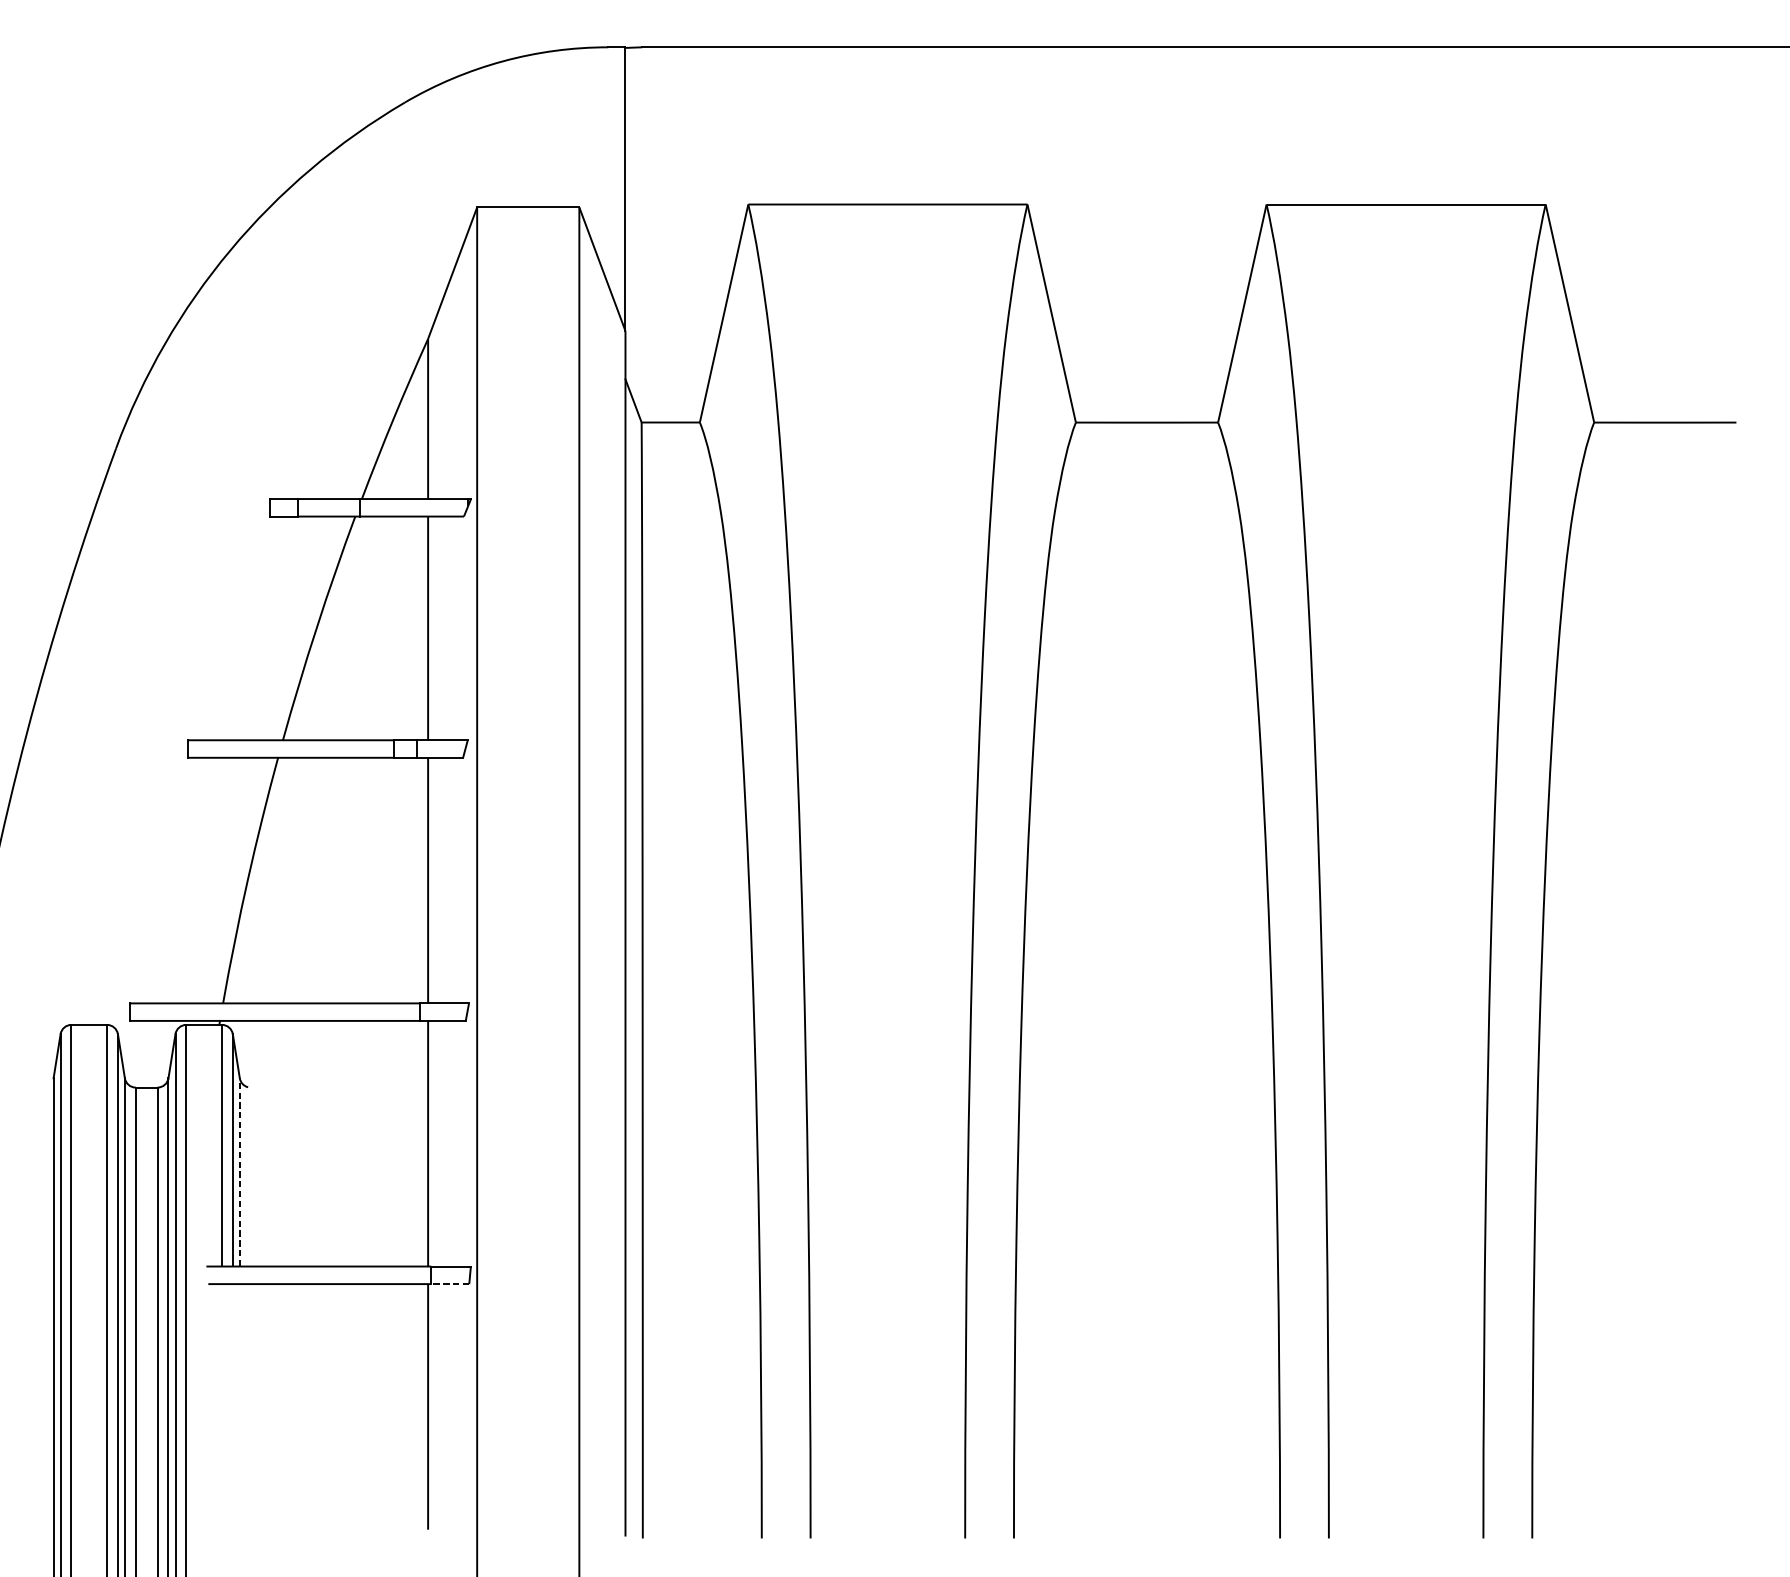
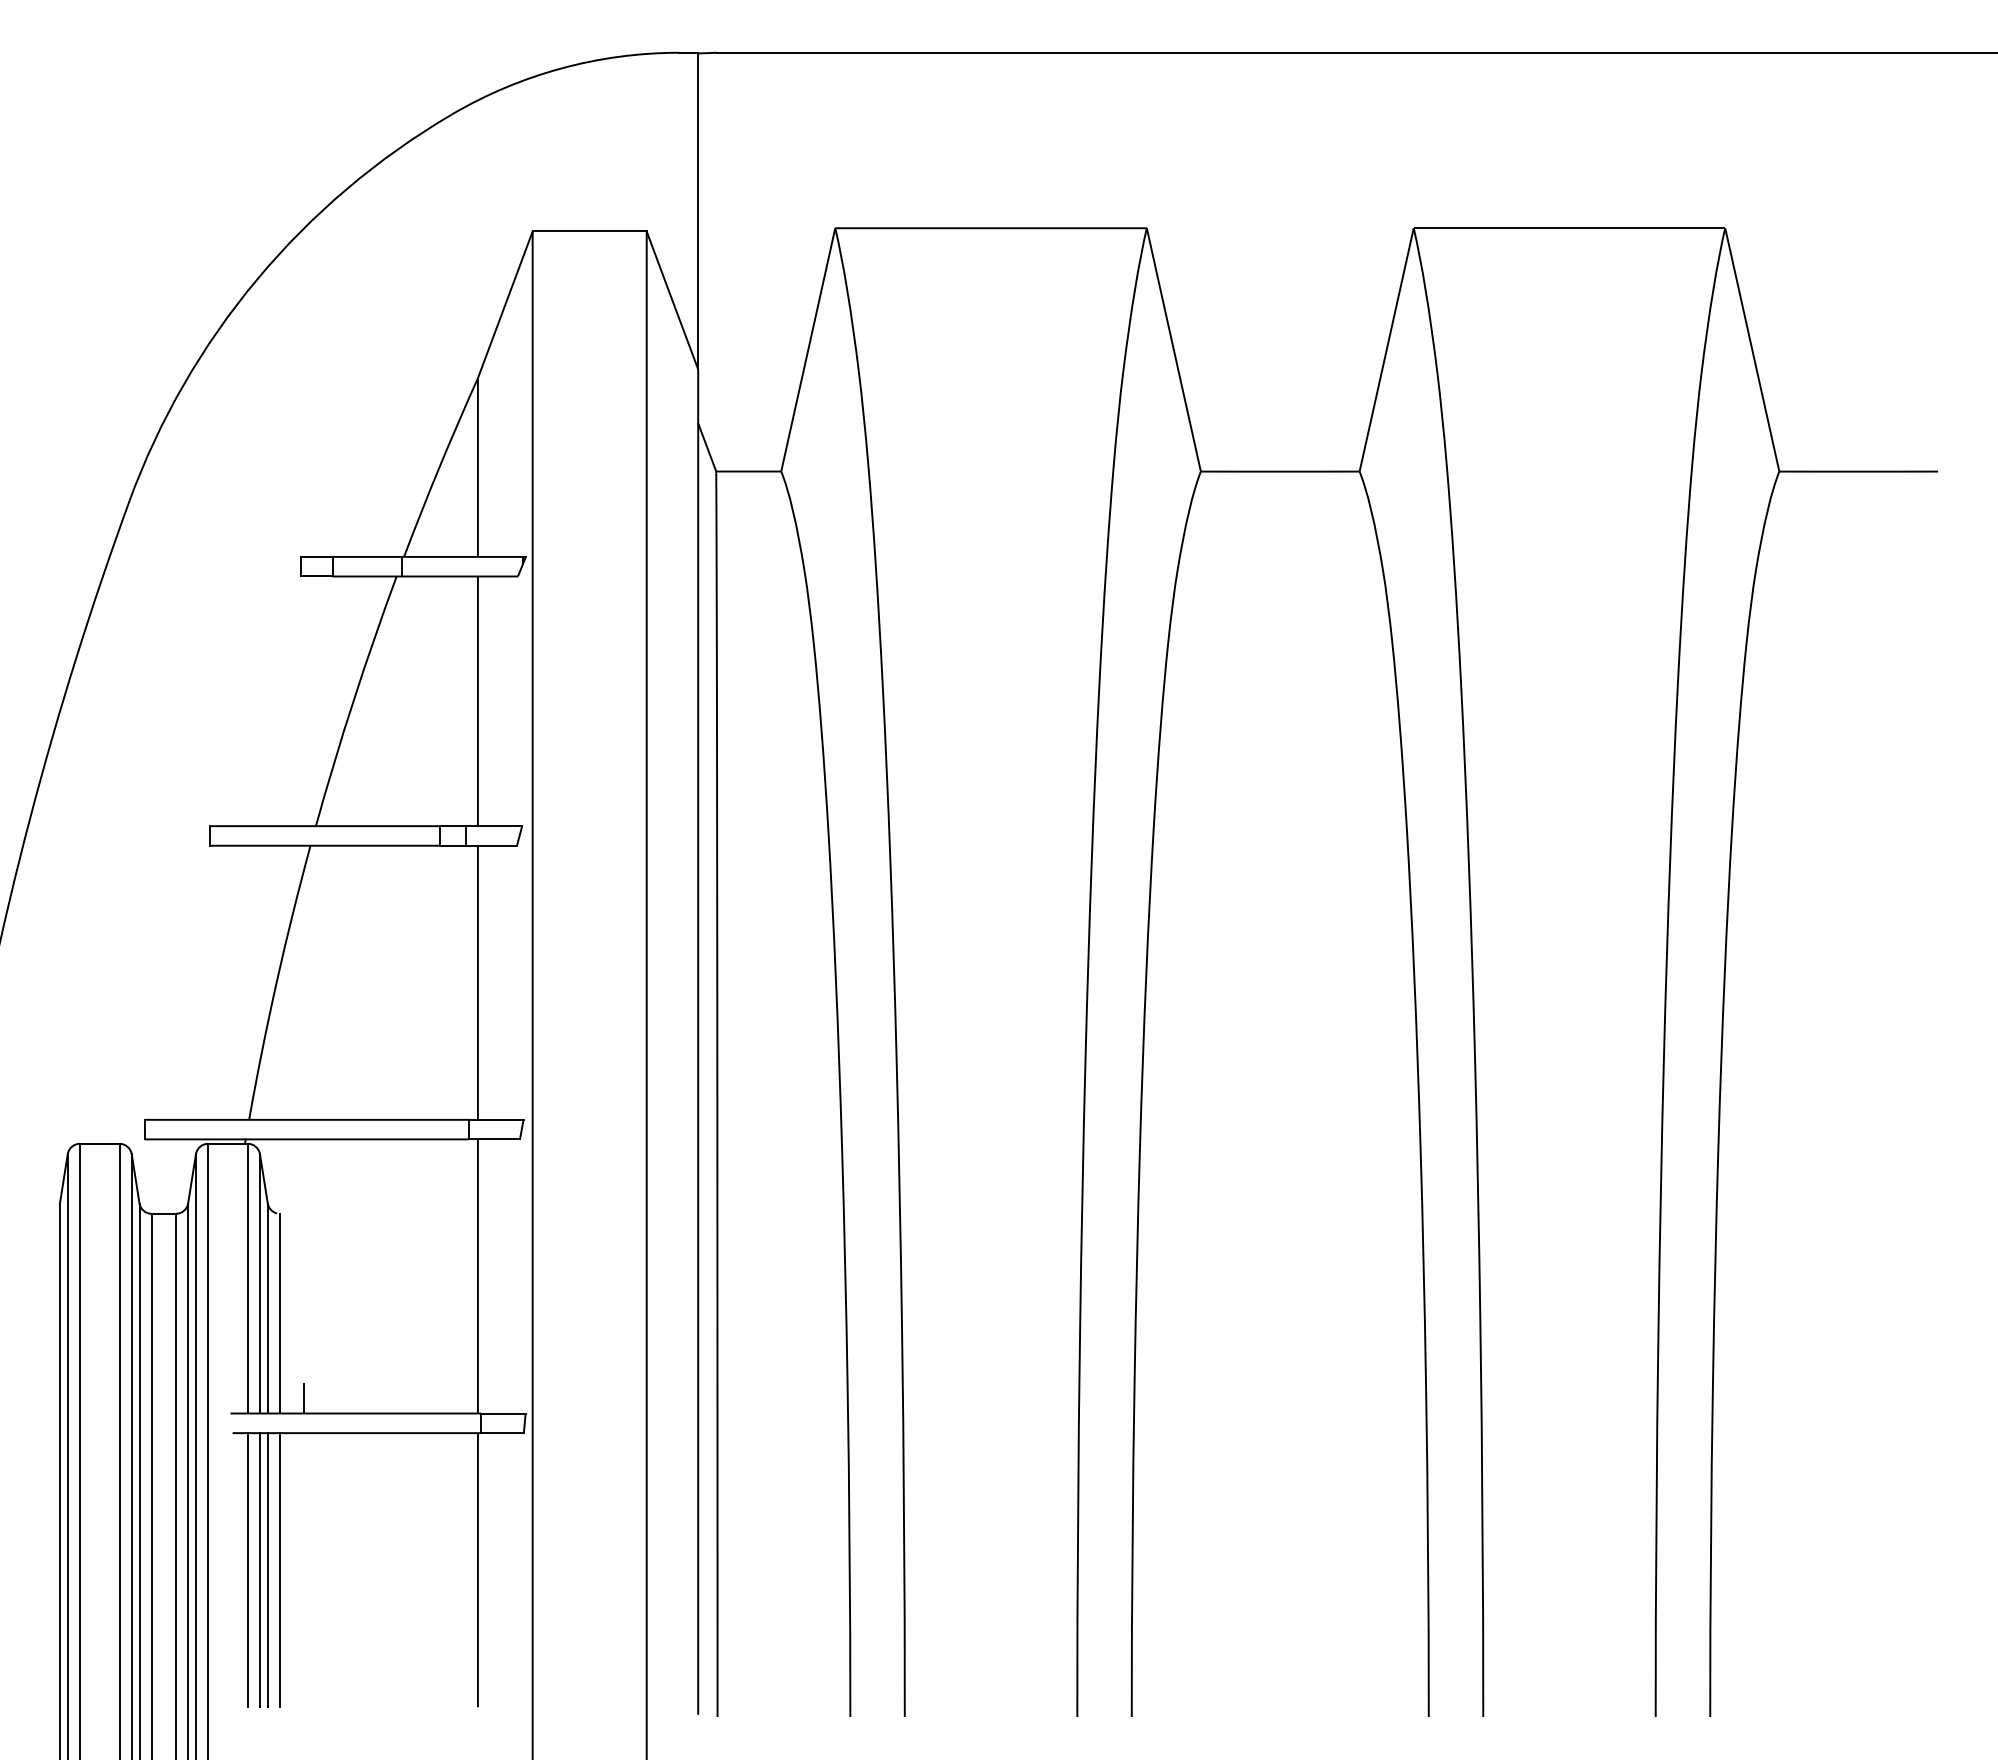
line: (239, 1172) -> (267, 1308), dashed -> solid
line: (250, 1176) -> (279, 1313), added
line: (272, 1253) -> (304, 1398), added
line: (450, 1284) -> (502, 1433), dashed -> solid
line: (232, 1406) -> (259, 1569), added
line: (239, 1406) -> (267, 1569), added
line: (250, 1406) -> (279, 1569), added
line: (221, 1407) -> (247, 1570), added

